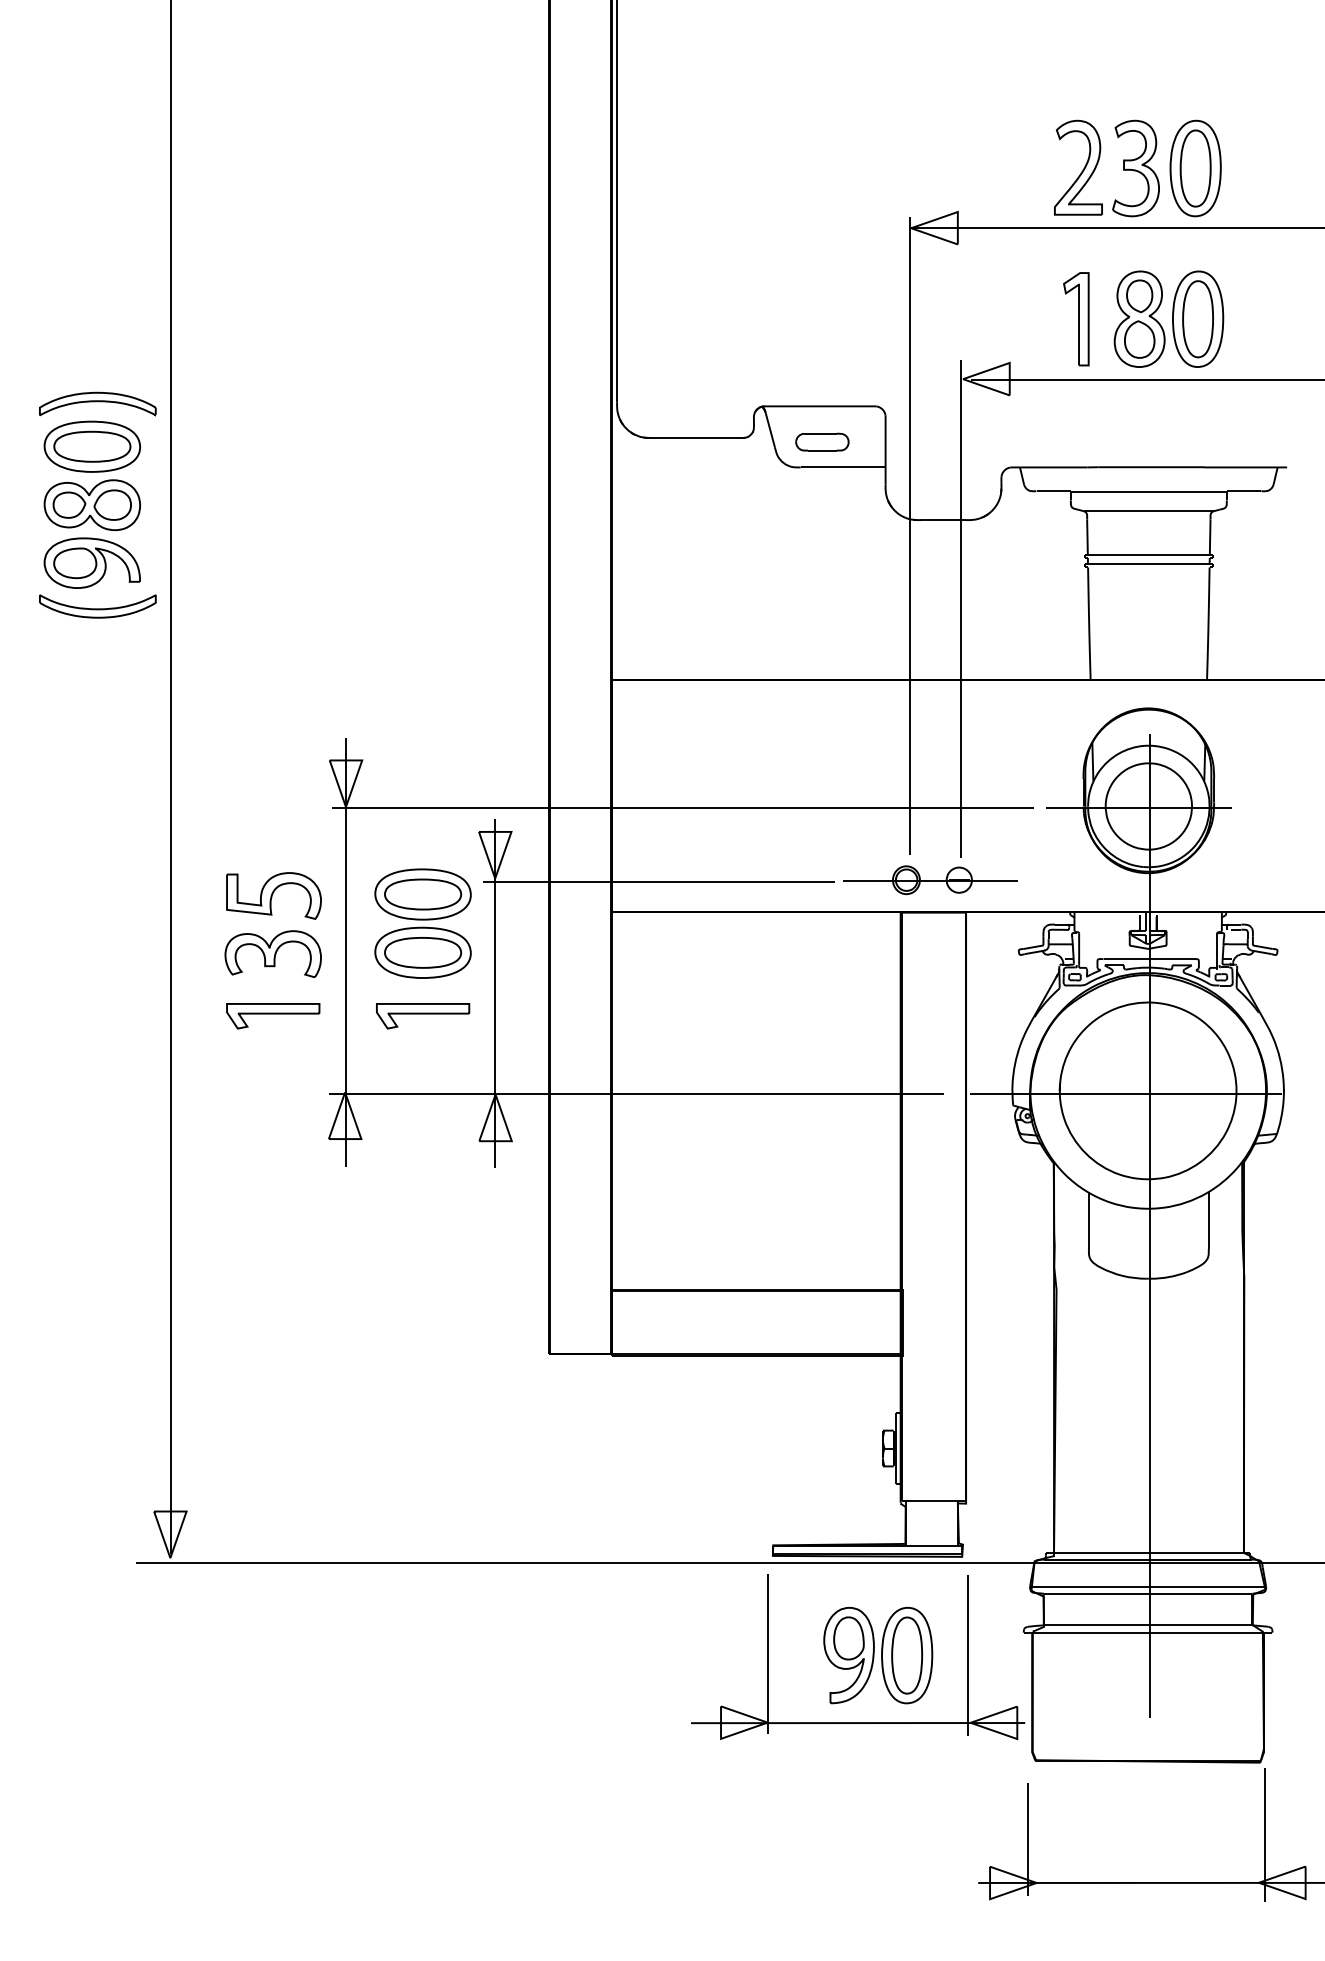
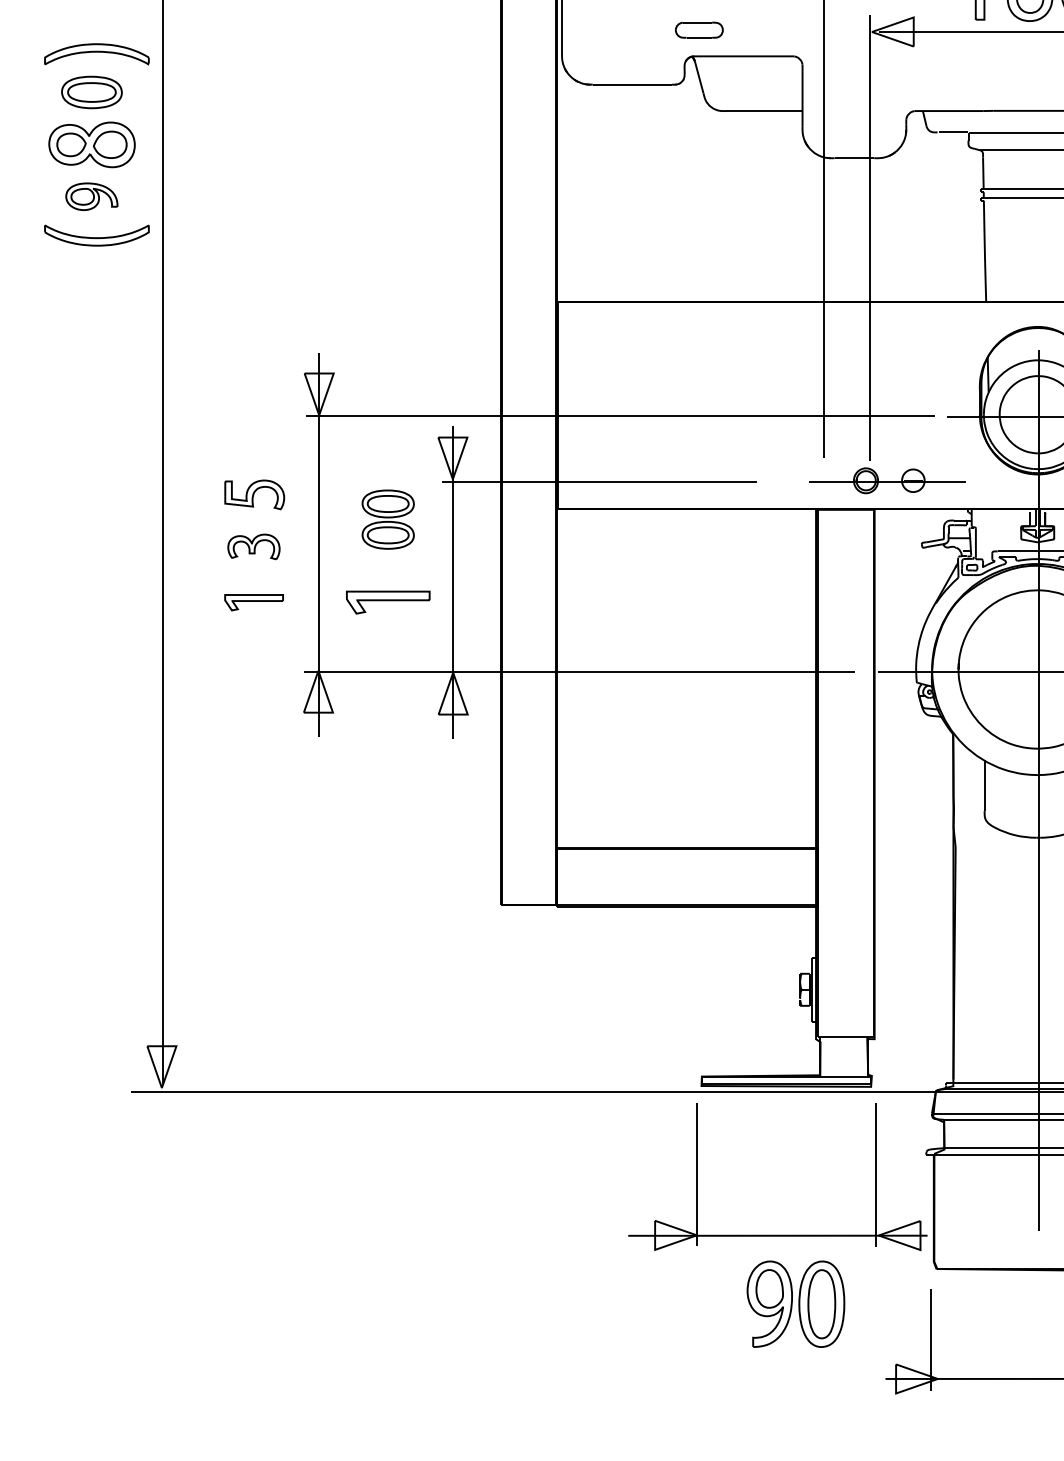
part: (822, 441) -> (699, 29), moved
part: (91, 446) -> (91, 92), size x0.7
part: (91, 562) -> (91, 196), size x0.6
part: (930, 880) -> (887, 481), moved
part: (273, 895) -> (254, 494), size x0.7
part: (422, 923) -> (387, 519), size x0.6
part: (272, 953) -> (253, 546), size x0.6
part: (273, 1016) -> (254, 602), size x0.7
part: (878, 1655) -> (796, 1304), moved

